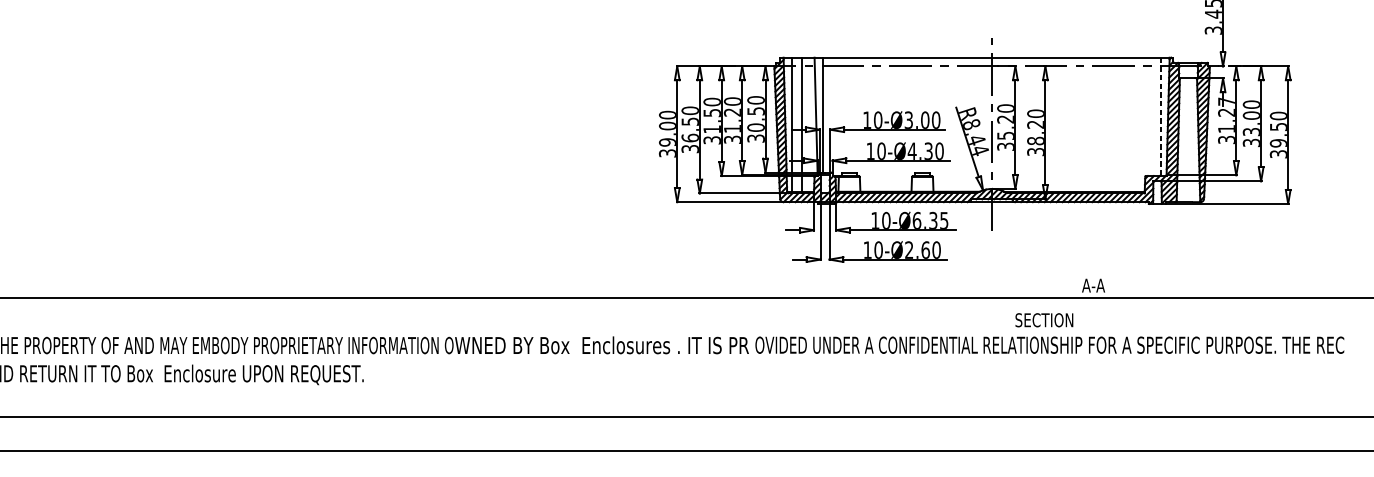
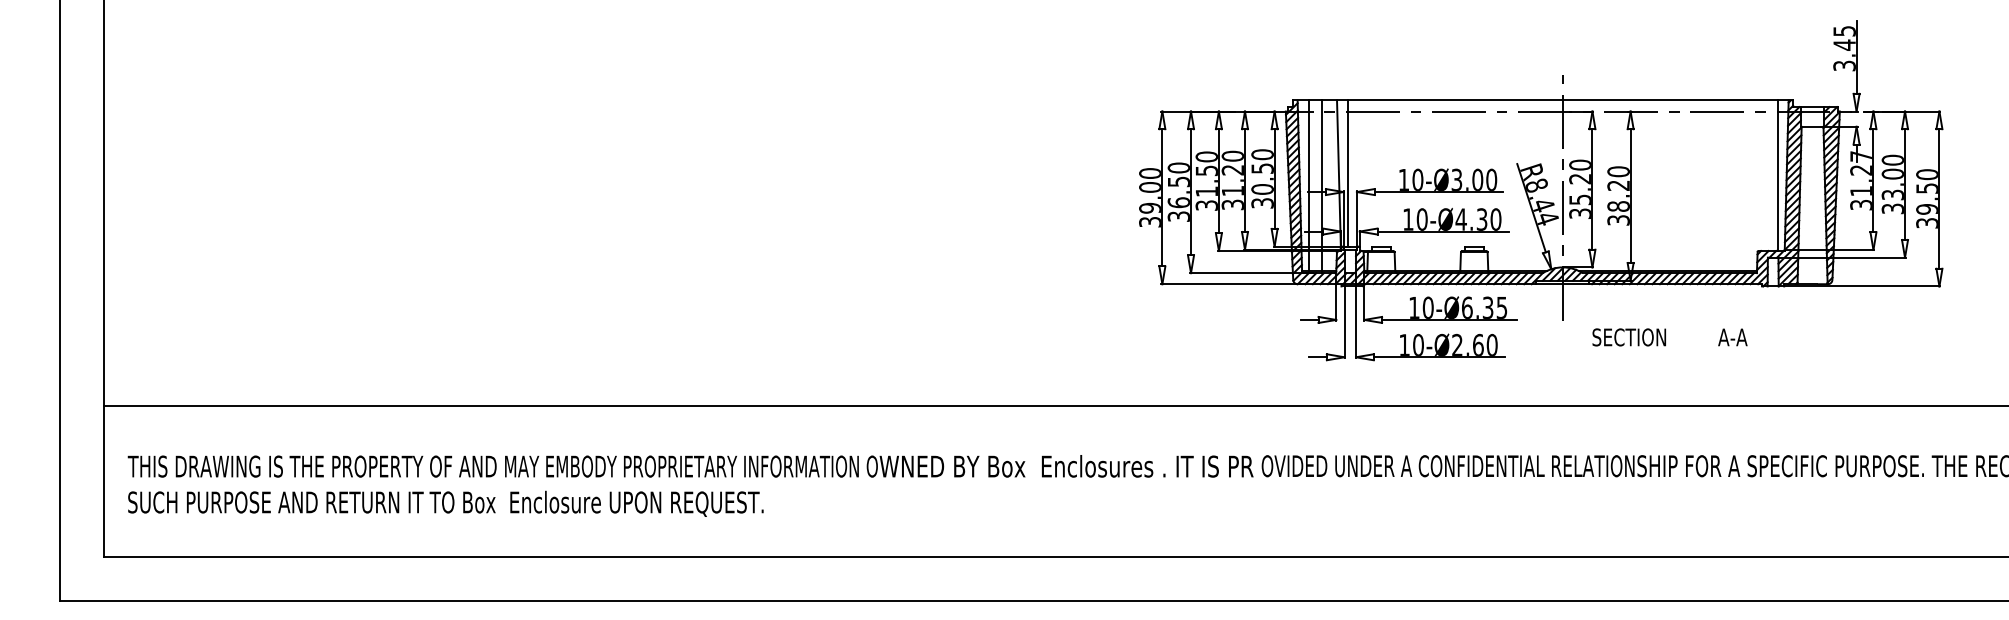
line: (1160, 117) -> (1777, 176), dashed -> solid
text: (1093, 285) -> (1732, 337), moved
text: (1043, 320) -> (1628, 337), moved

